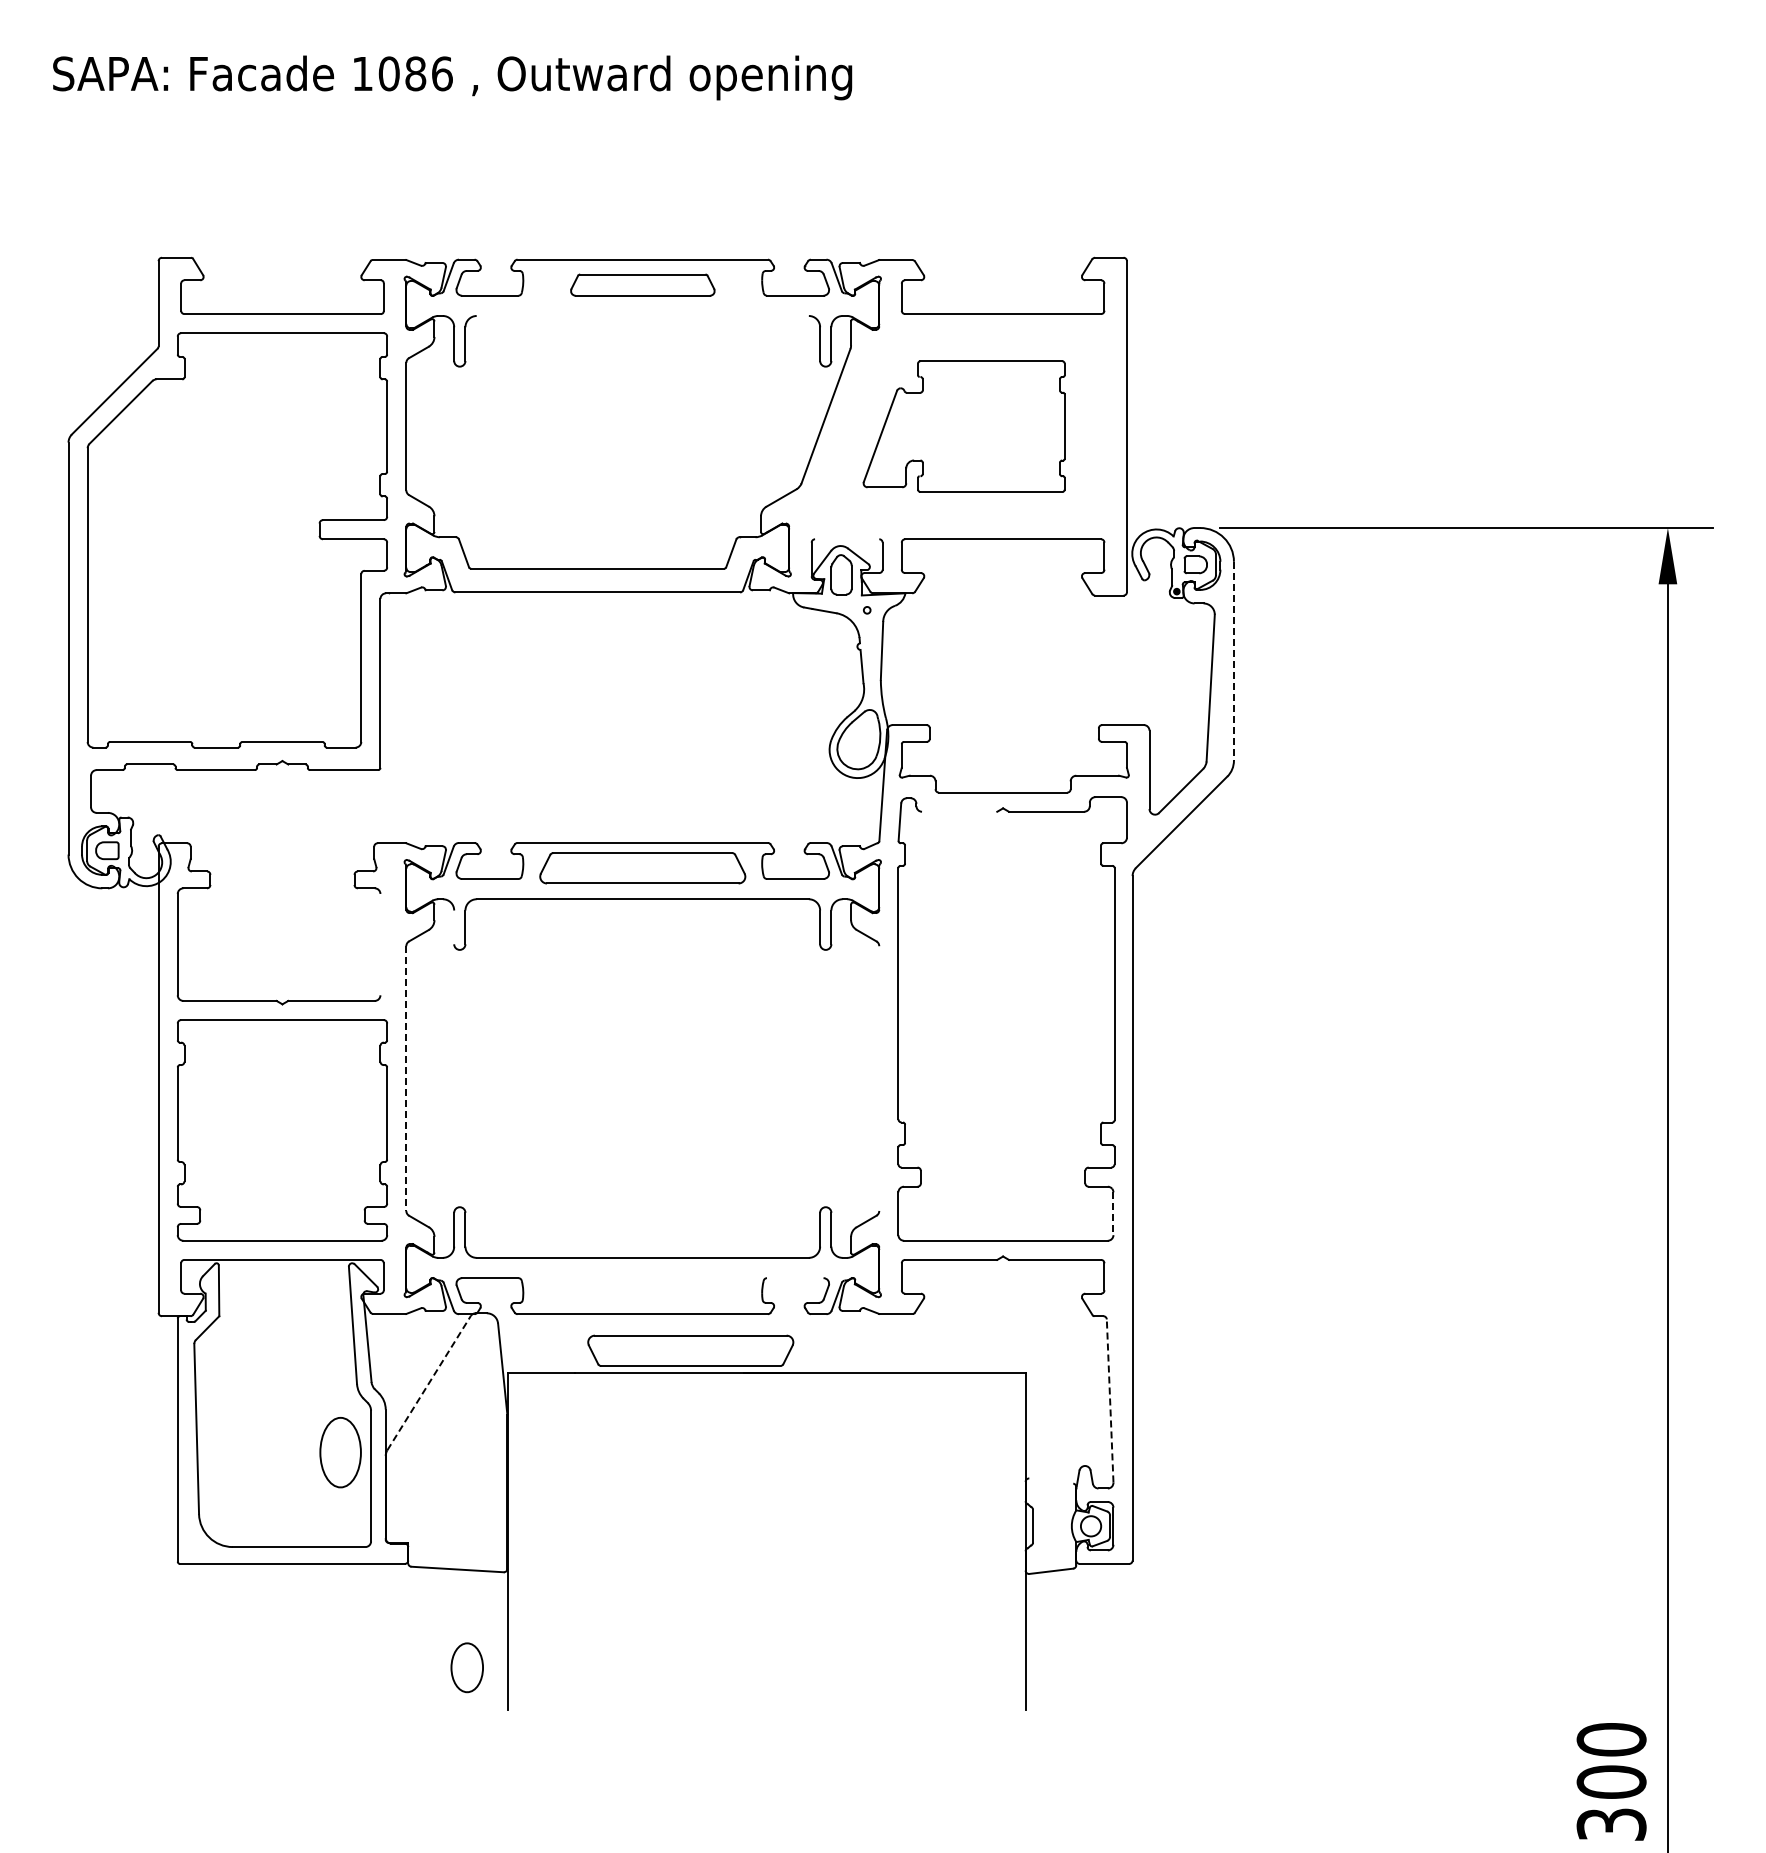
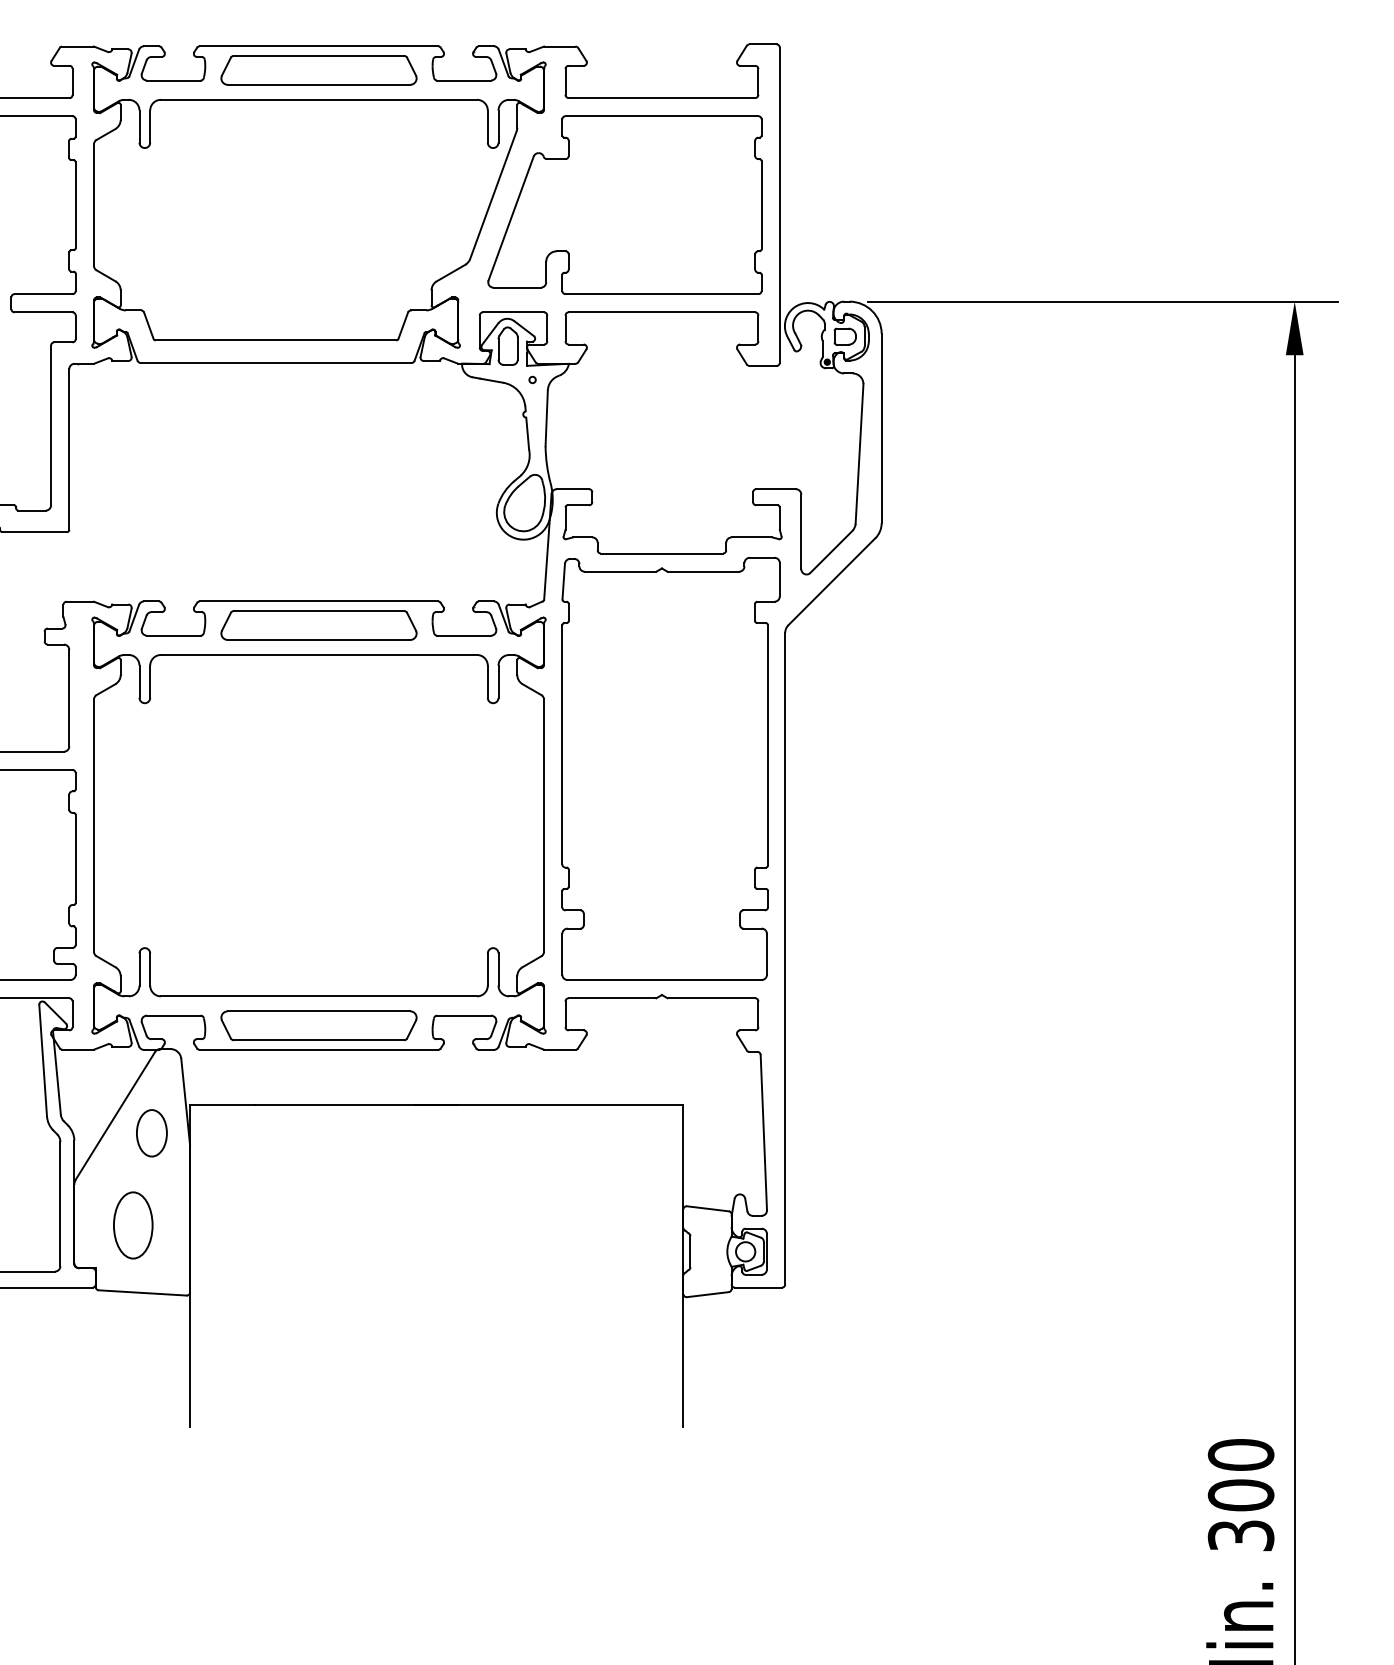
part: (642, 285) -> (318, 70), size x1.43
line: (642, 315) -> (318, 99), added
part: (963, 426) -> (624, 205), size x1.43
line: (847, 539) -> (513, 312), added
line: (1233, 661) -> (881, 428), dashed -> solid
line: (959, 811) -> (620, 571), added
line: (454, 927) -> (139, 681), added
line: (380, 944) -> (69, 698), added
line: (879, 1078) -> (544, 825), added
line: (406, 1079) -> (94, 826), dashed -> solid
line: (1113, 1214) -> (767, 955), dashed -> solid
line: (795, 1278) -> (464, 1015), added
part: (690, 1350) -> (318, 1025), moved
line: (429, 1382) -> (115, 1114), dashed -> solid
line: (1110, 1400) -> (764, 1132), dashed -> solid
part: (340, 1452) -> (133, 1225), moved
line: (1051, 1480) -> (708, 1208), added
part: (466, 1667) -> (151, 1133), moved

